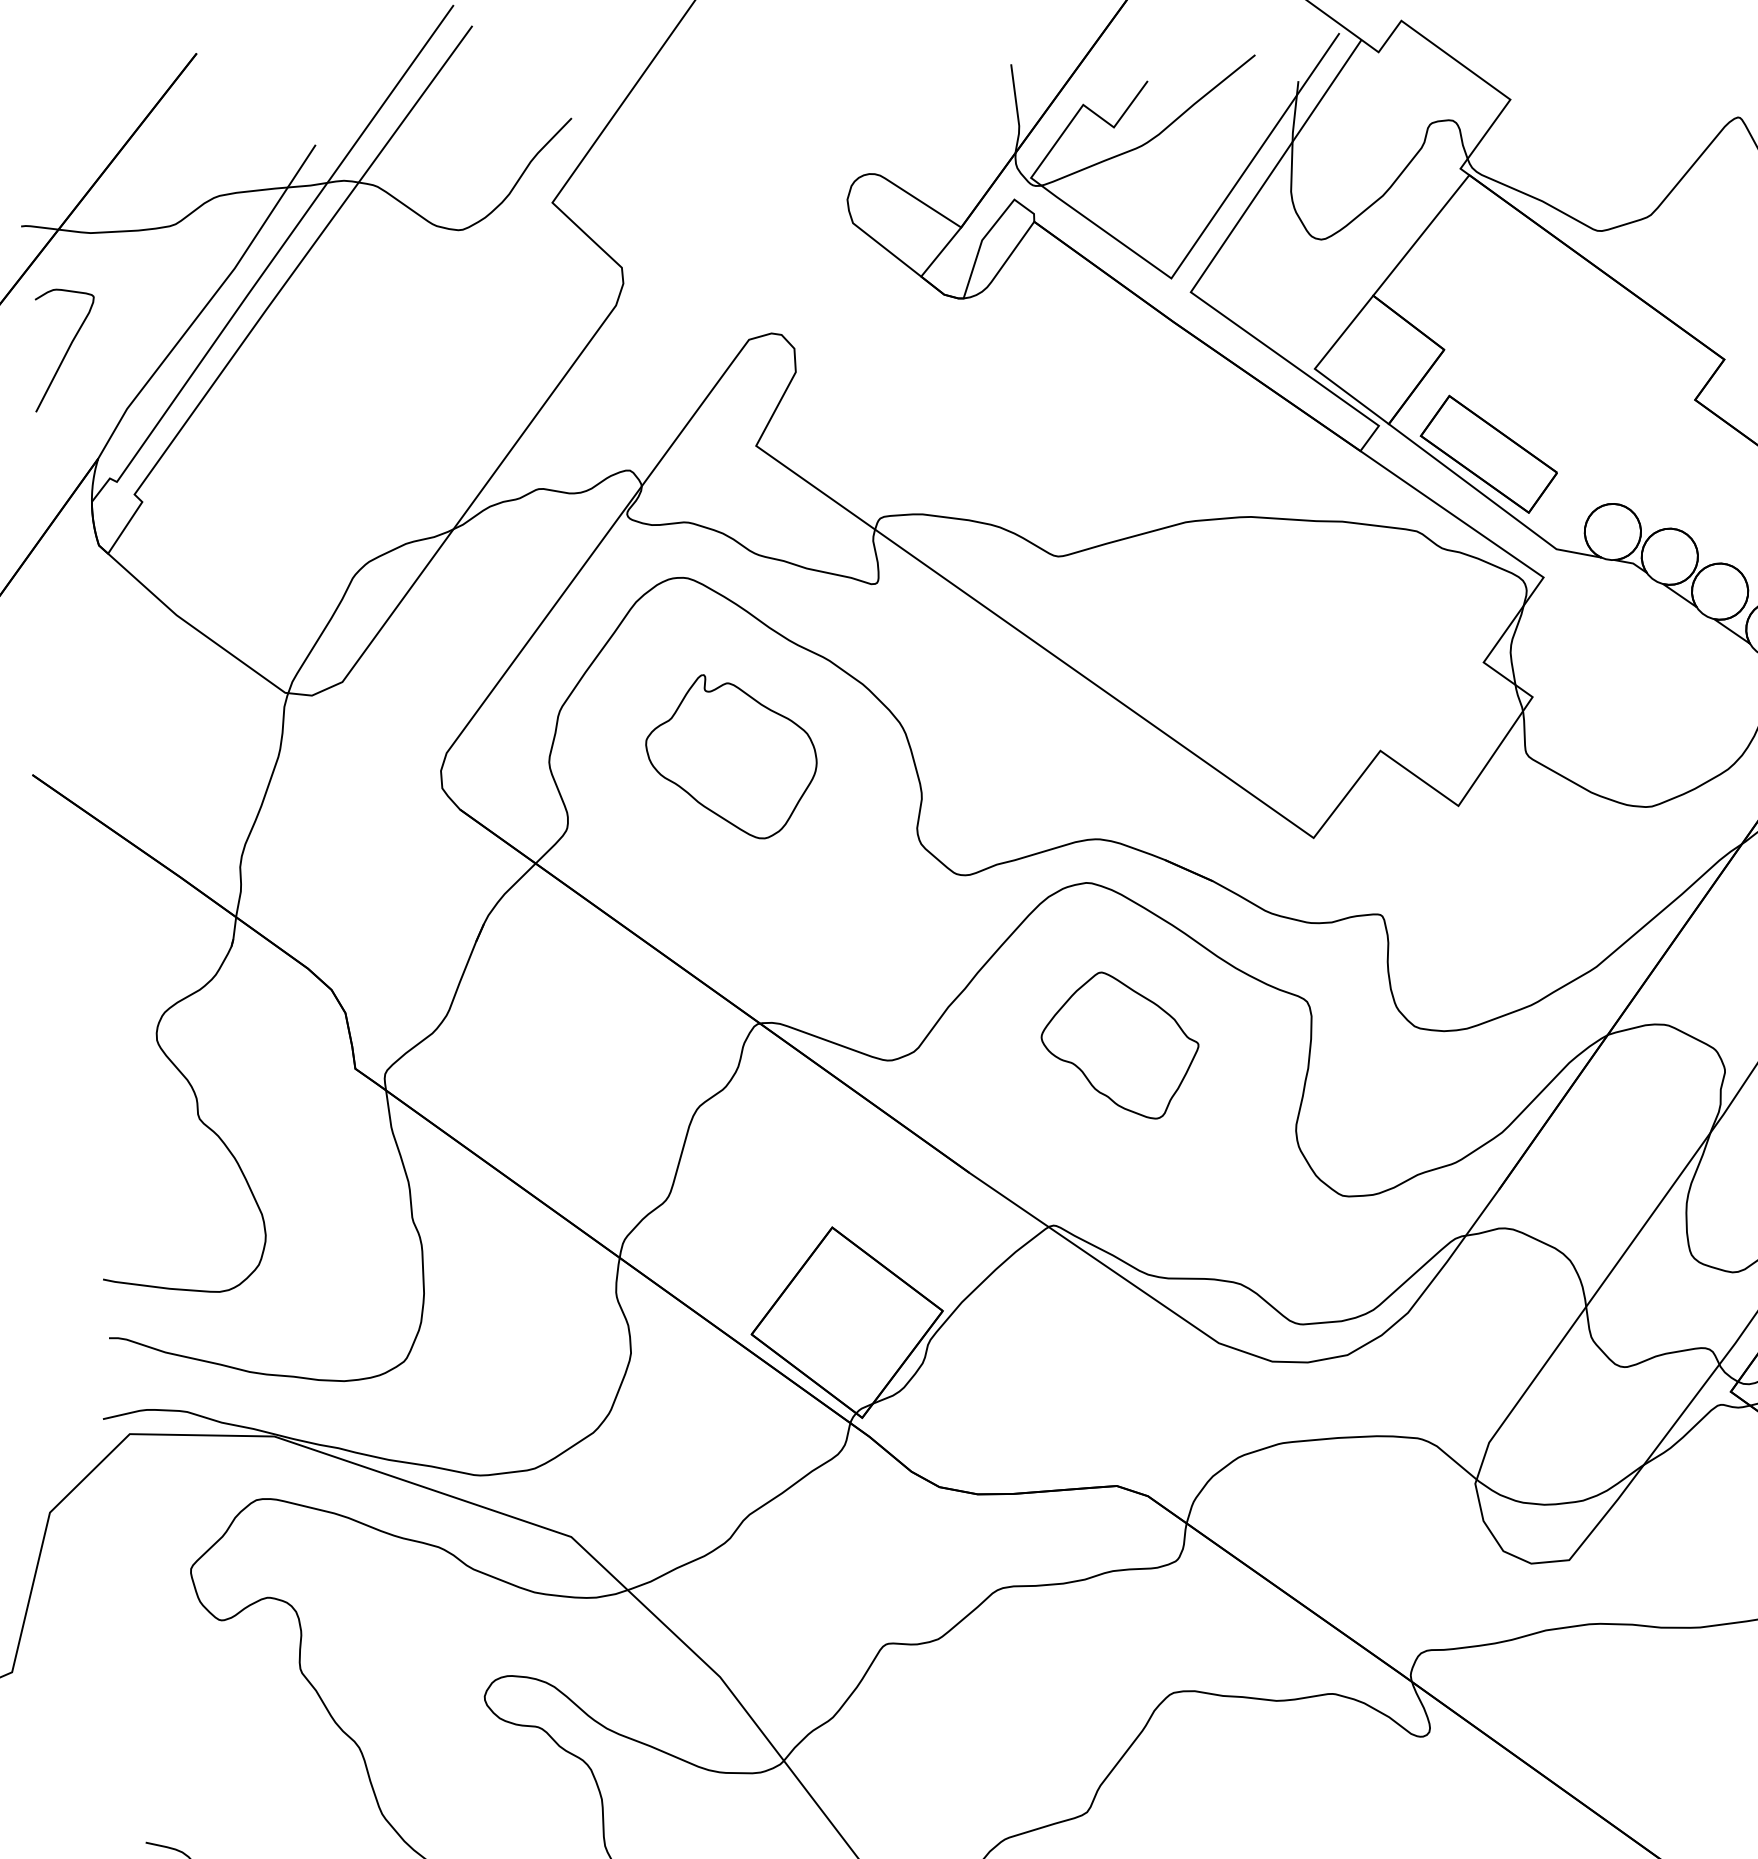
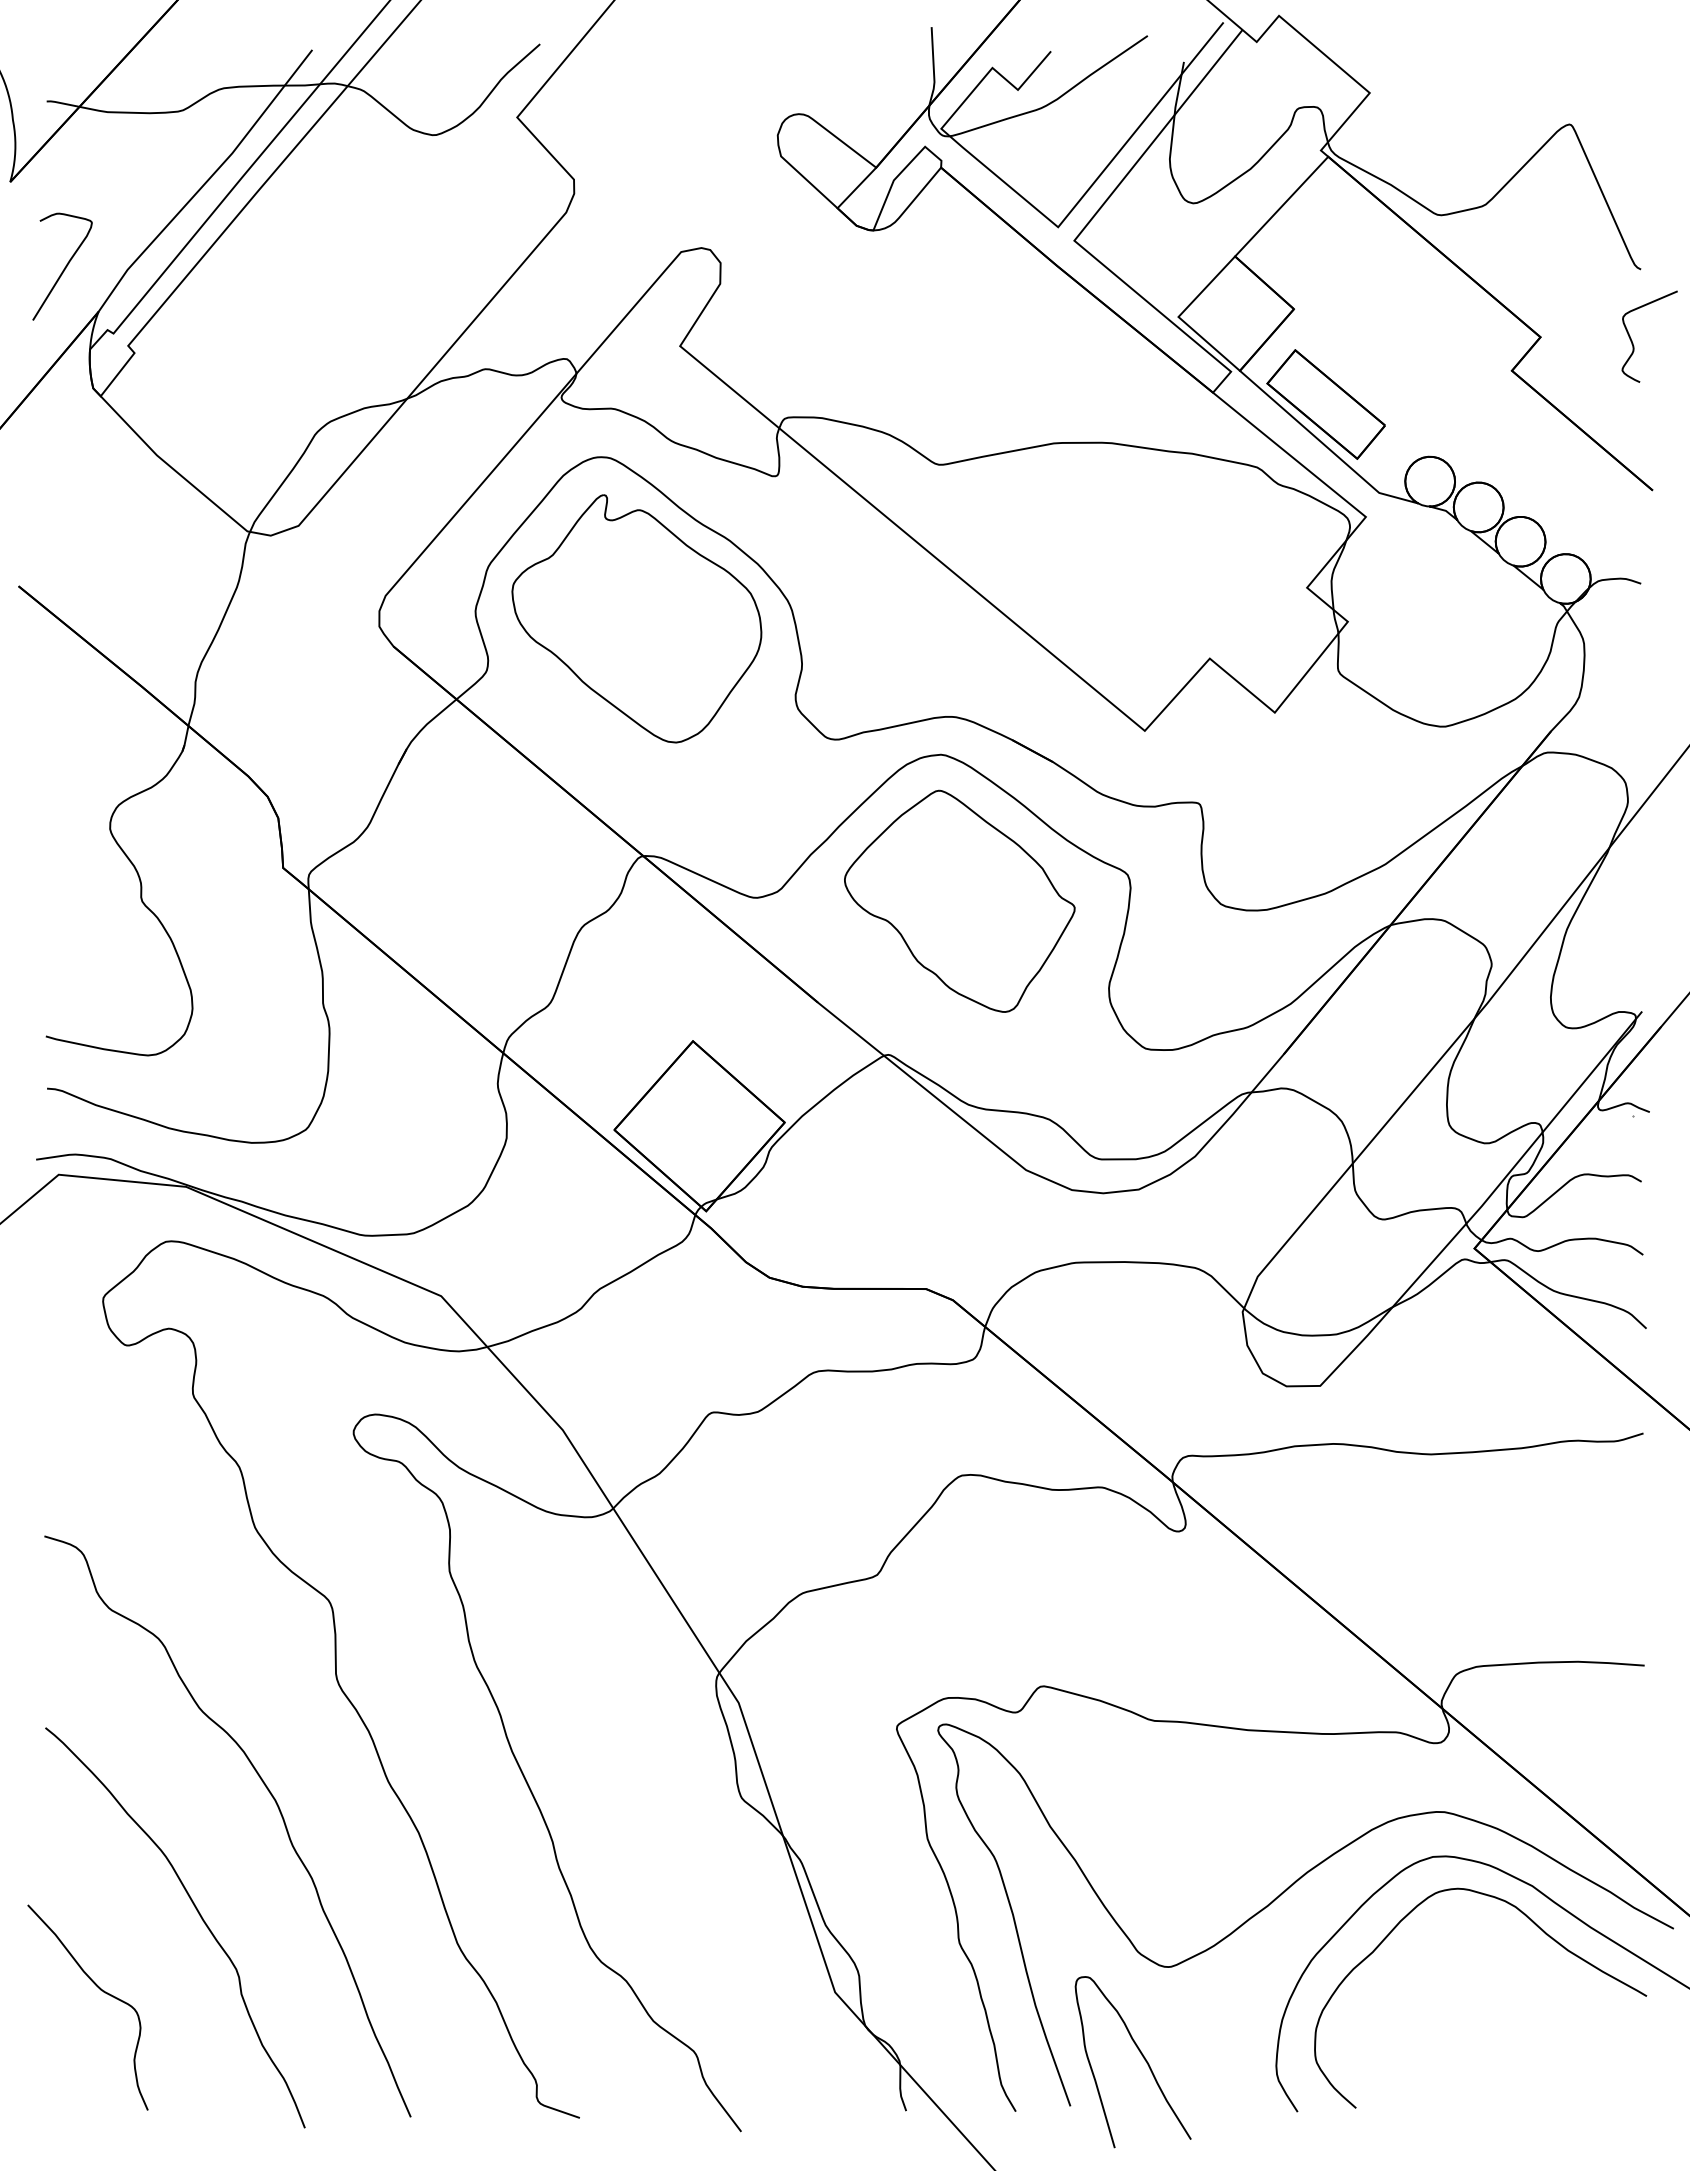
curve: (66, 349) -> (64, 267), moved
part: (731, 756) -> (636, 618), size x1.67
part: (1119, 1045) -> (959, 900), size x1.67

